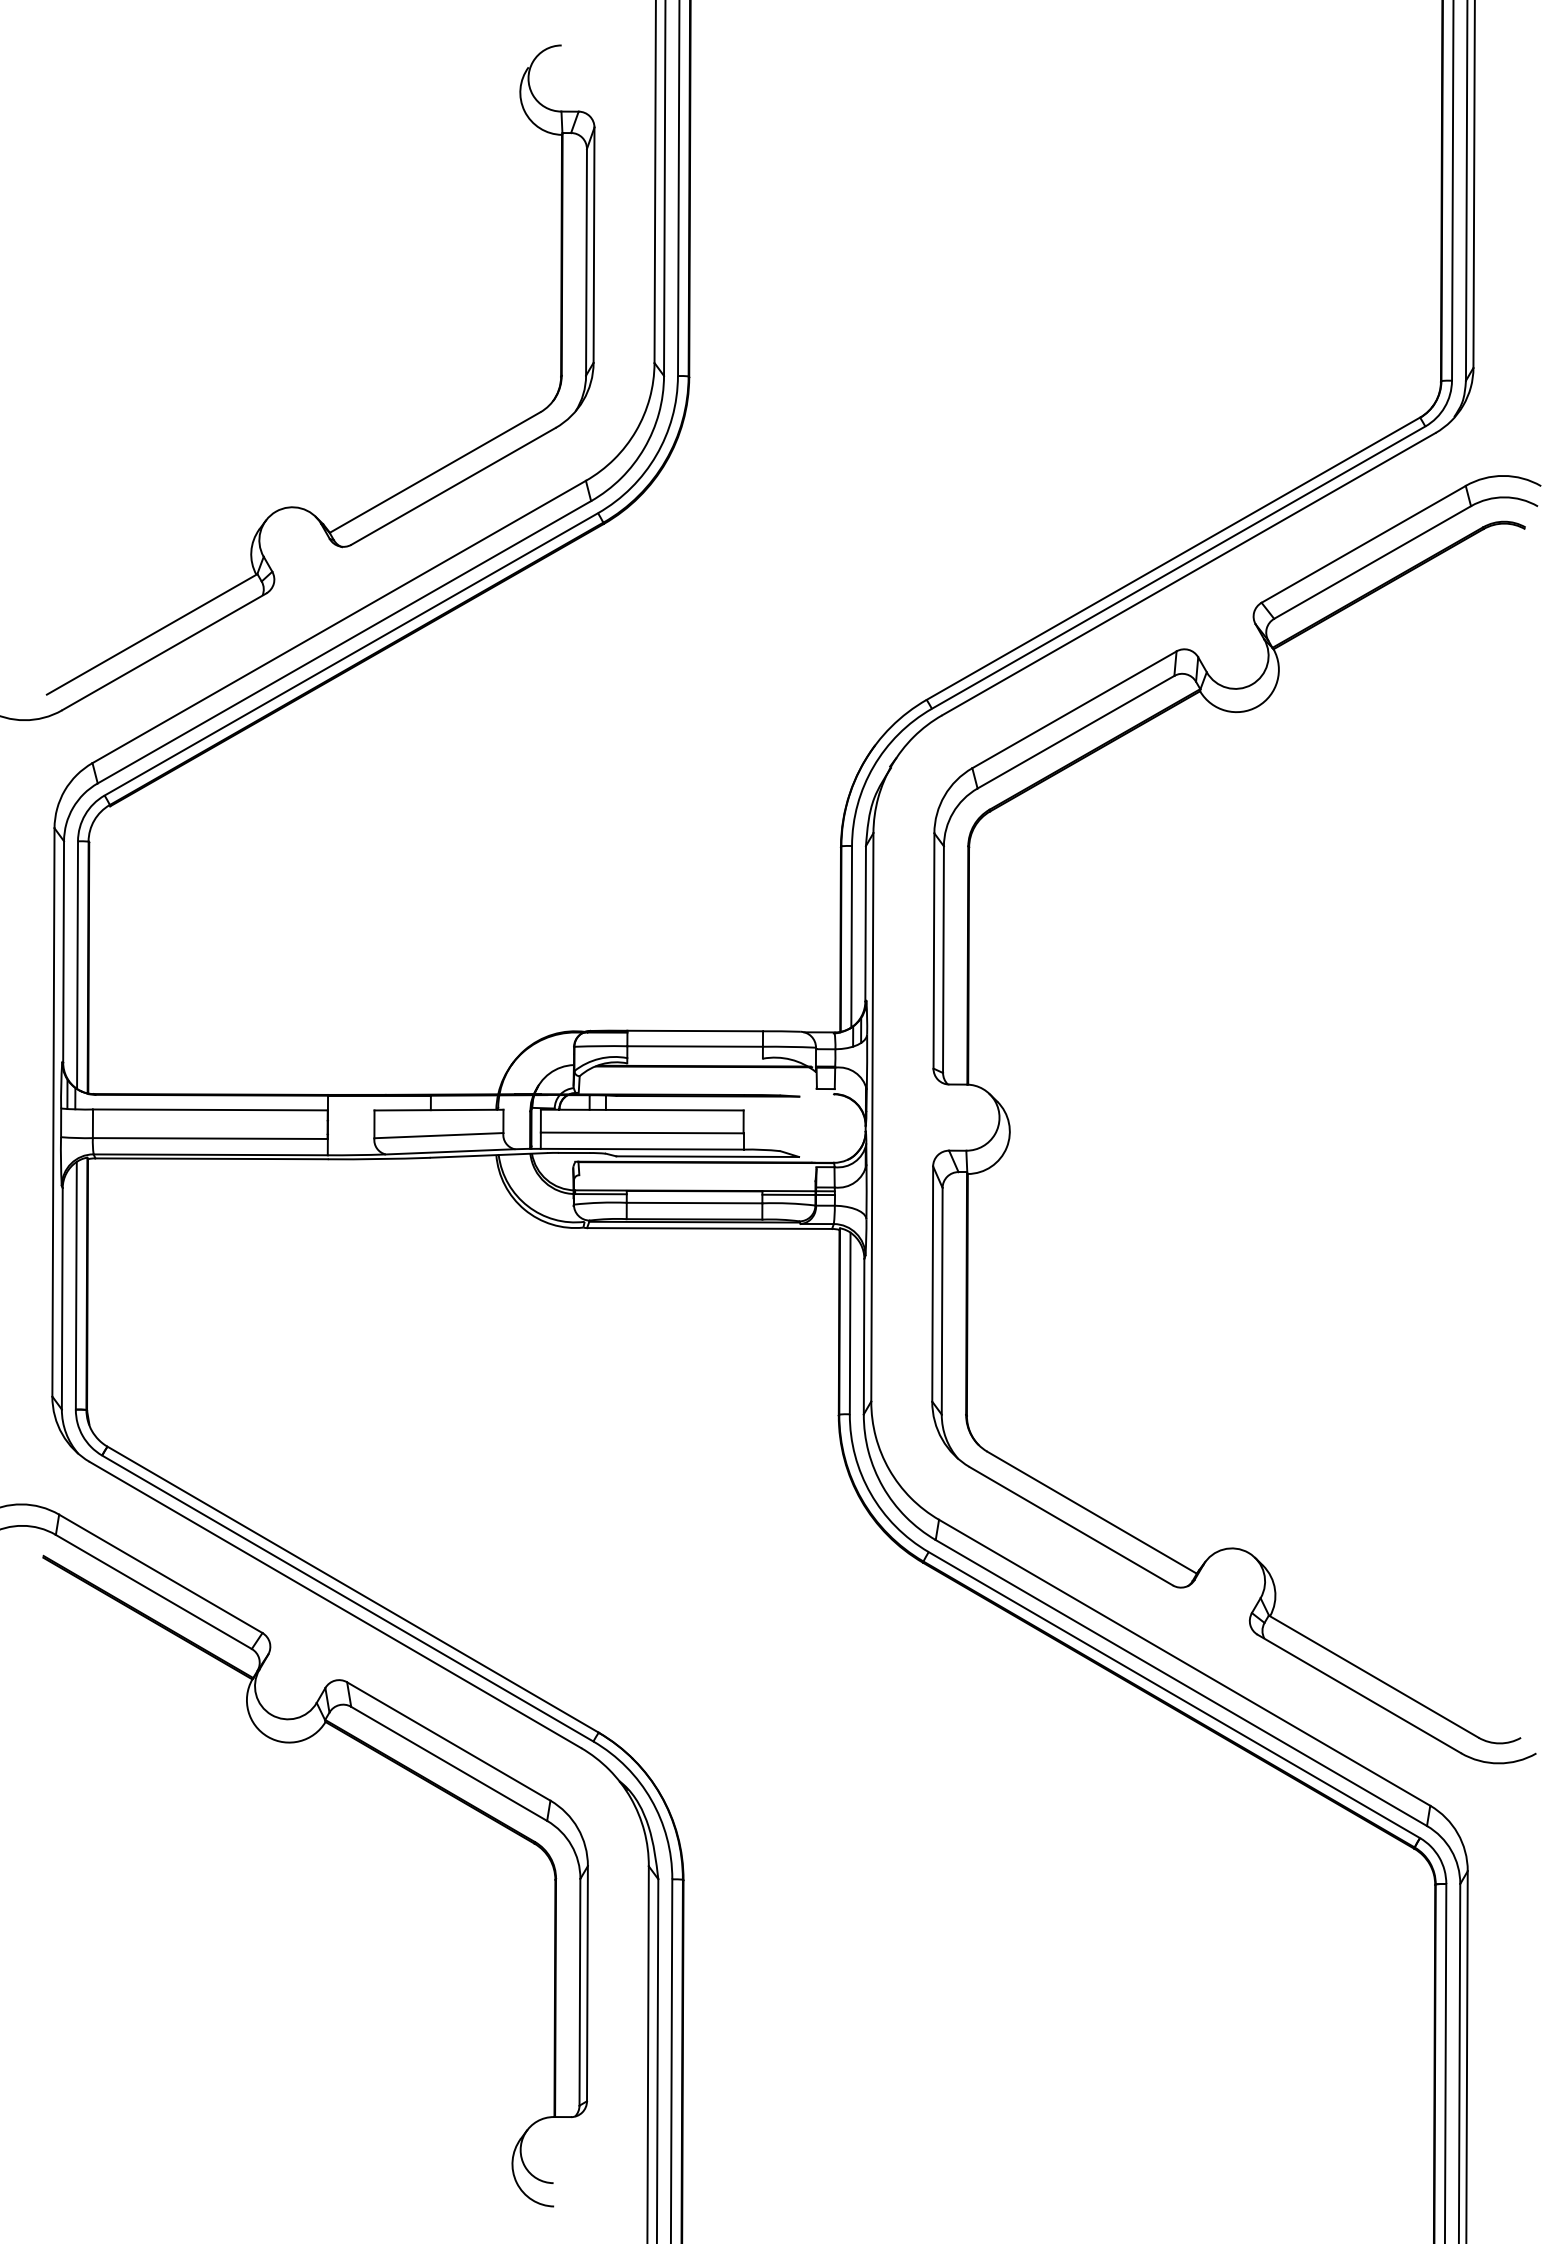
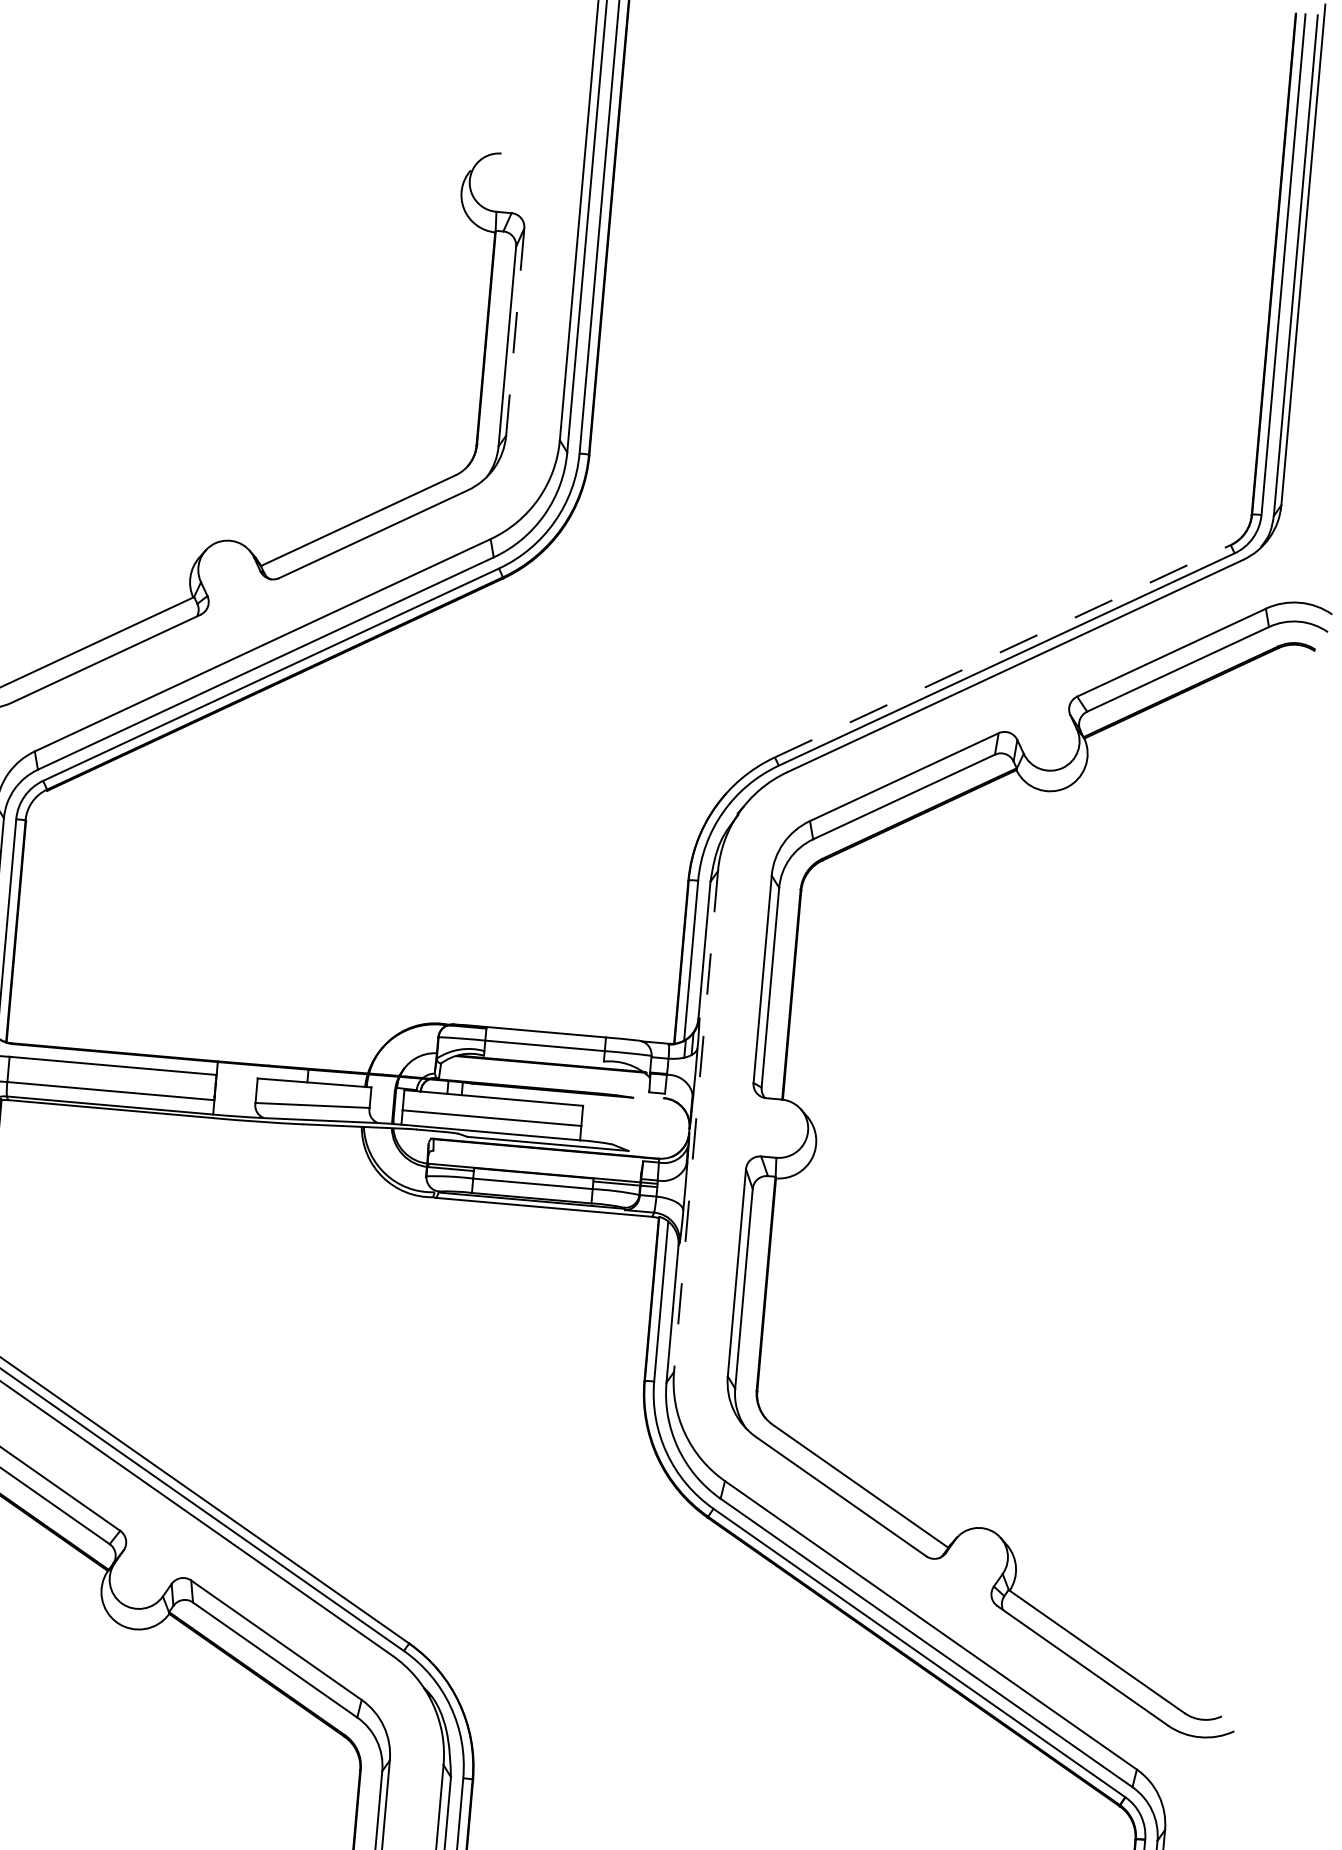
line: (594, 245) -> (515, 332), solid -> dashed
line: (1173, 558) -> (1002, 651), solid -> dashed
line: (872, 1117) -> (696, 1121), solid -> dashed

